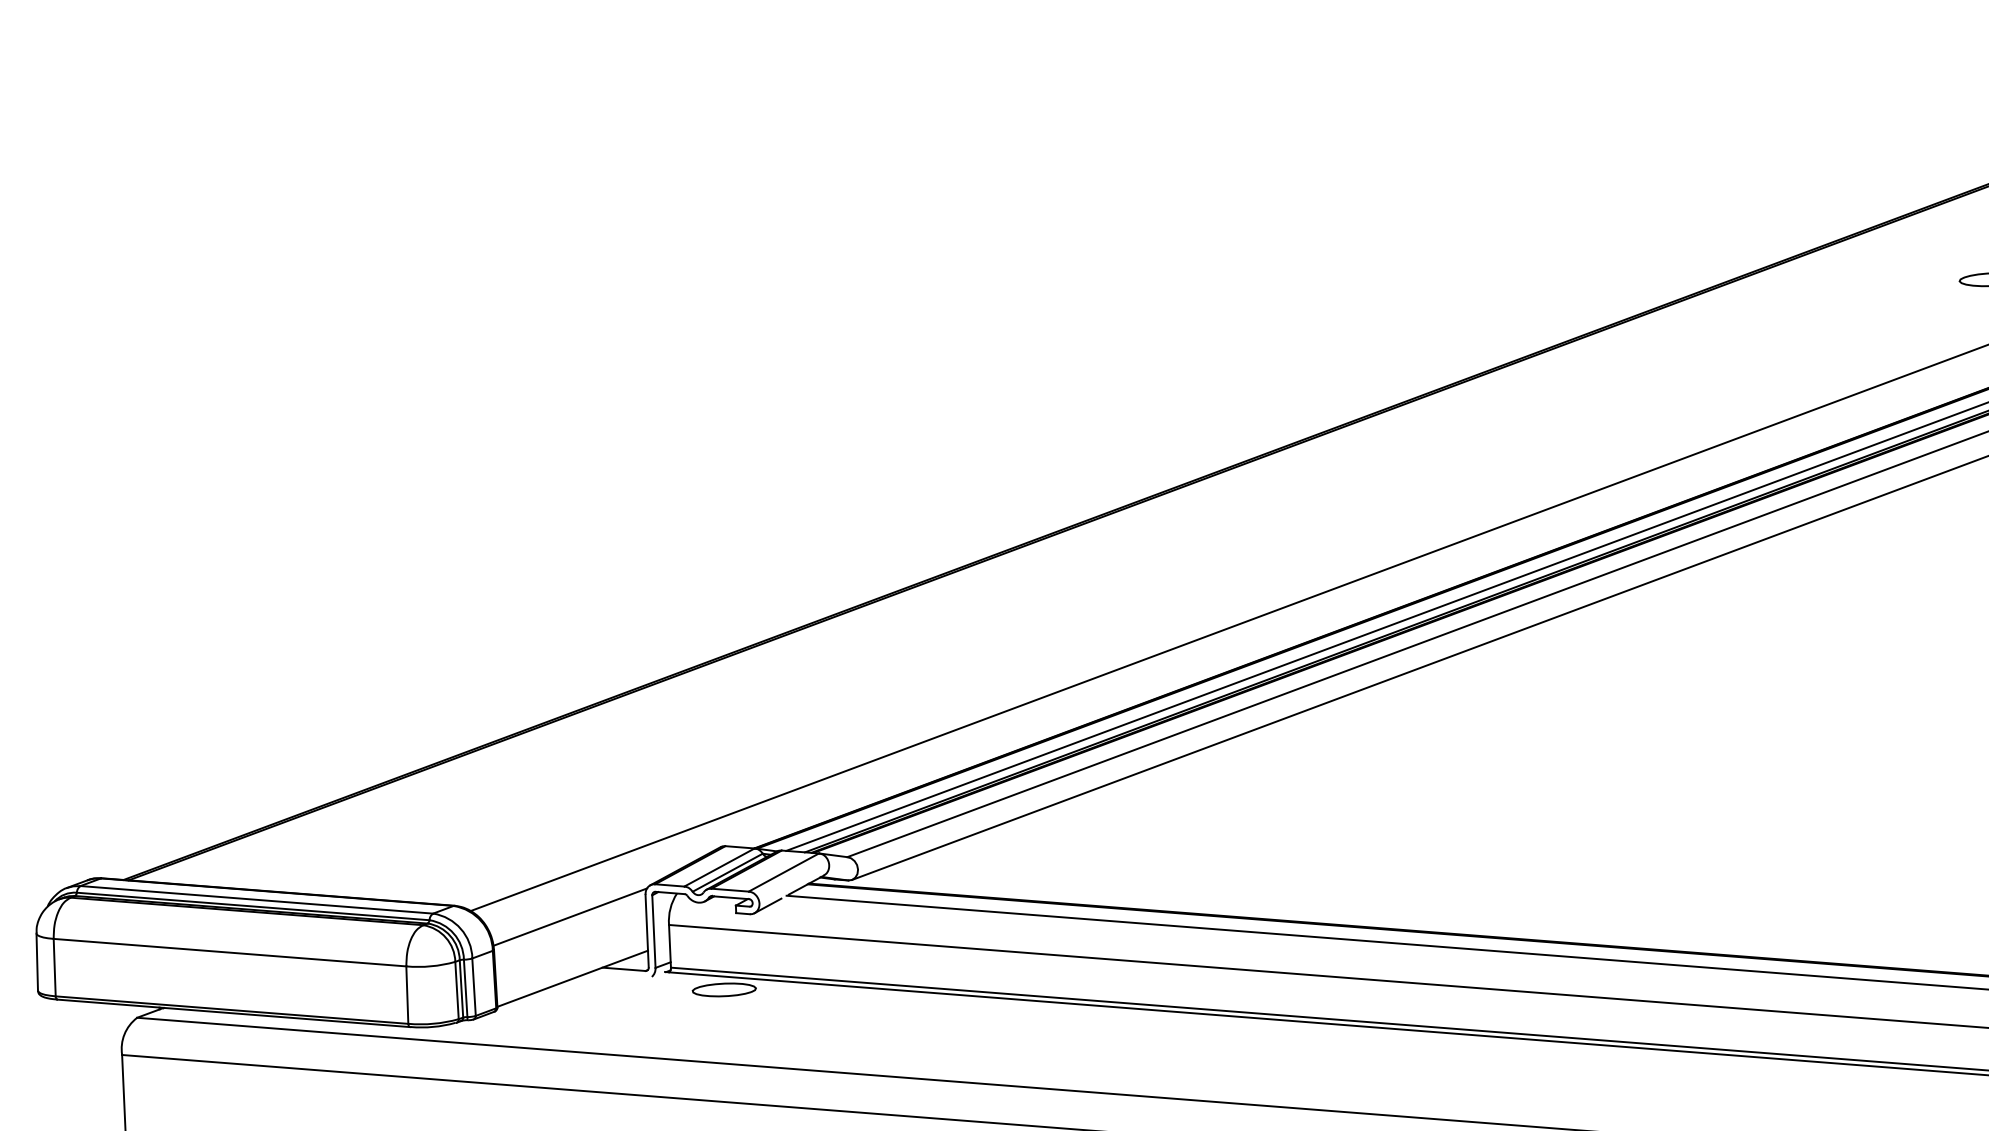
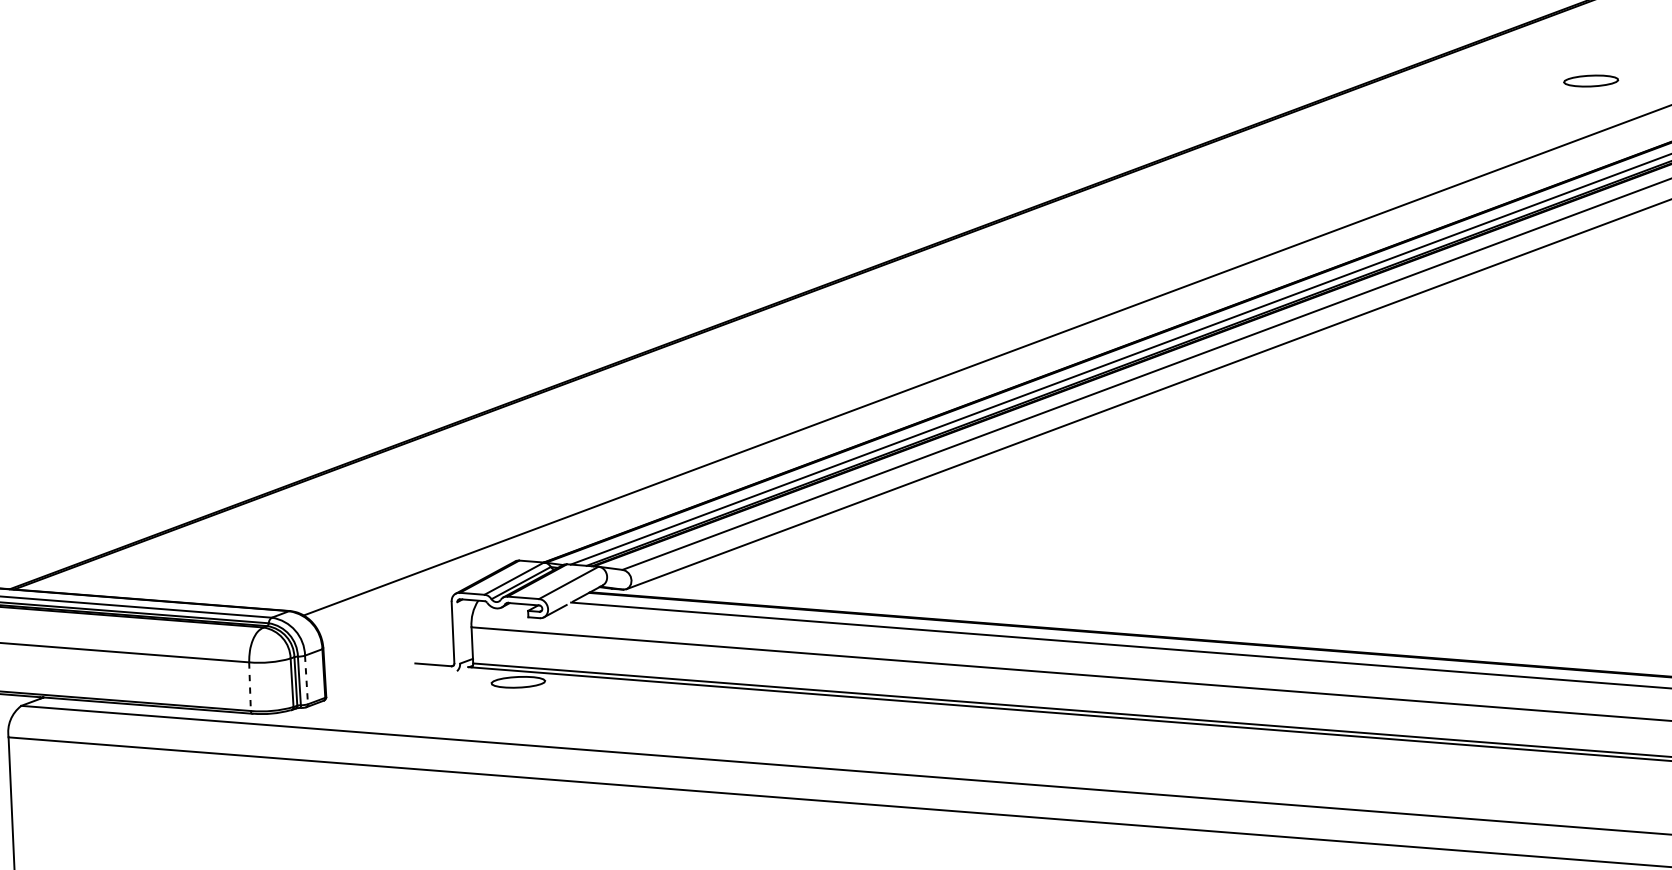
line: (570, 916) -> (388, 620), removed
line: (653, 931) -> (458, 632), removed
line: (572, 978) -> (389, 672), removed
line: (474, 987) -> (306, 680), solid -> dashed
line: (407, 995) -> (250, 687), solid -> dashed

